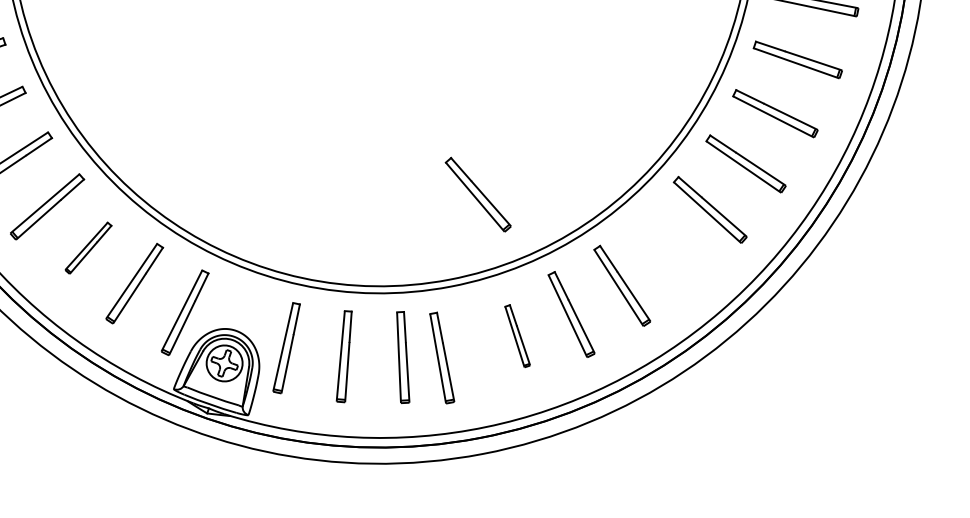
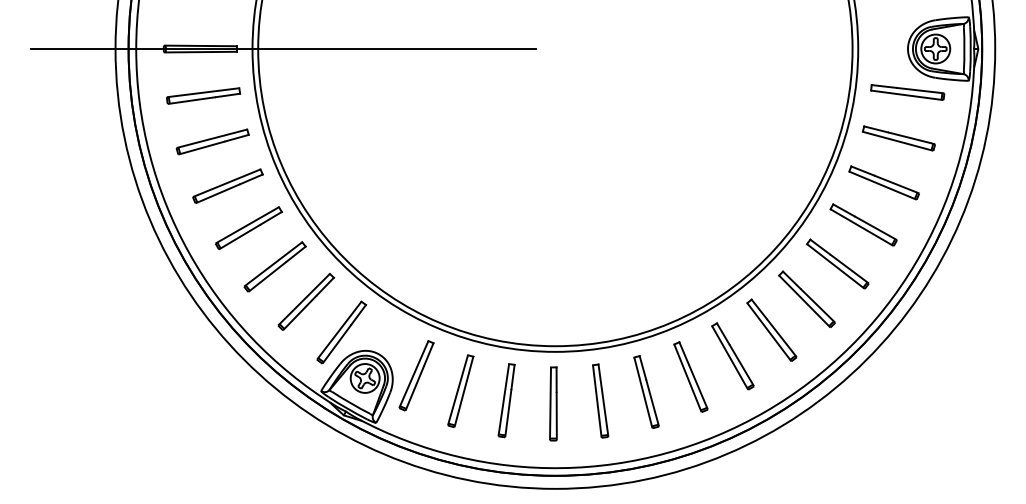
part: (477, 194) -> (732, 356), moved
part: (87, 247) -> (274, 266), size x1.43
part: (517, 335) -> (600, 400), size x1.43
part: (441, 357) -> (553, 403), moved

